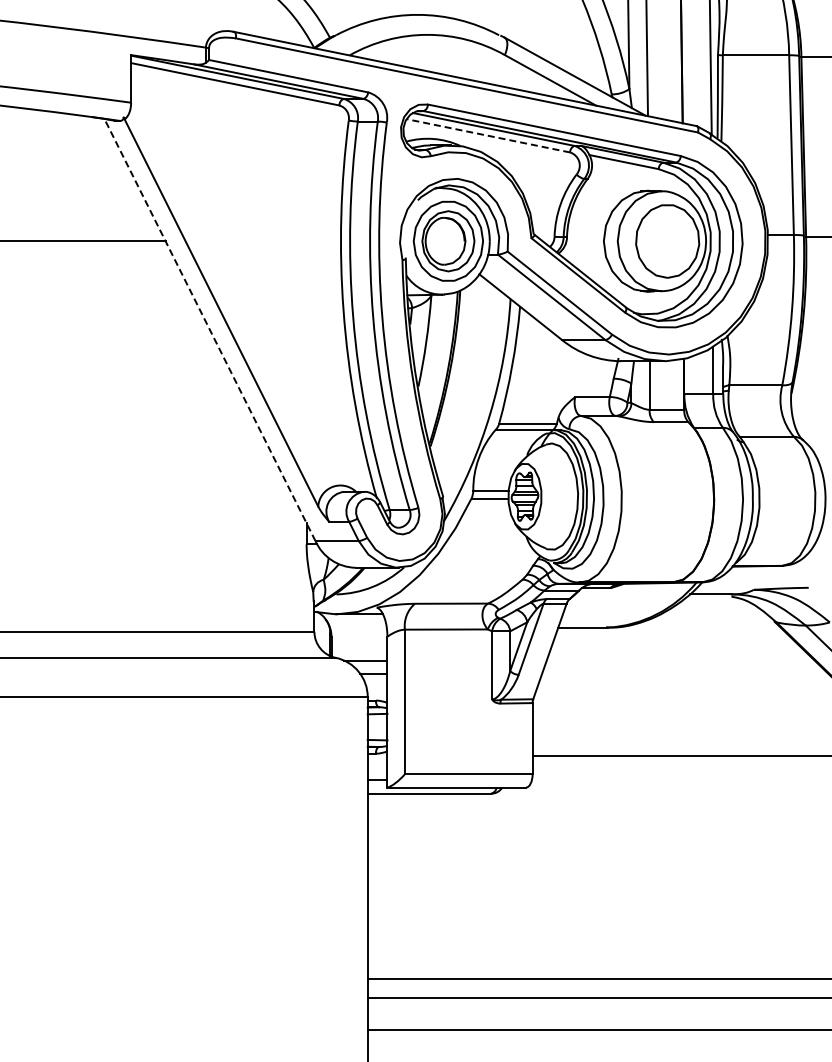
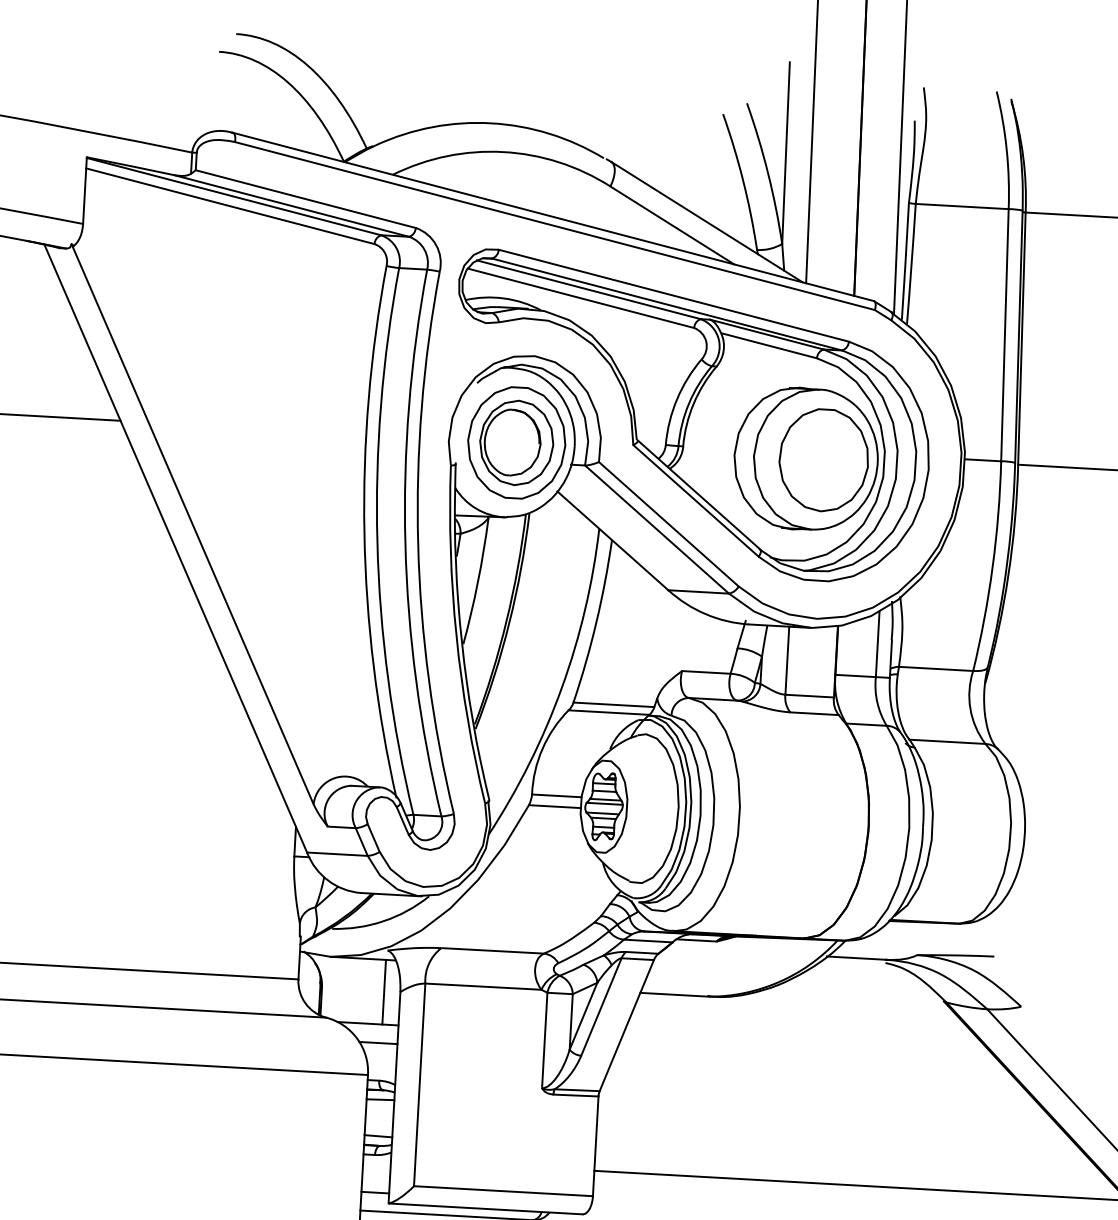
line: (487, 135) -> (579, 297), dashed -> solid
line: (209, 330) -> (175, 549), dashed -> solid
line: (375, 637) -> (383, 992), added

